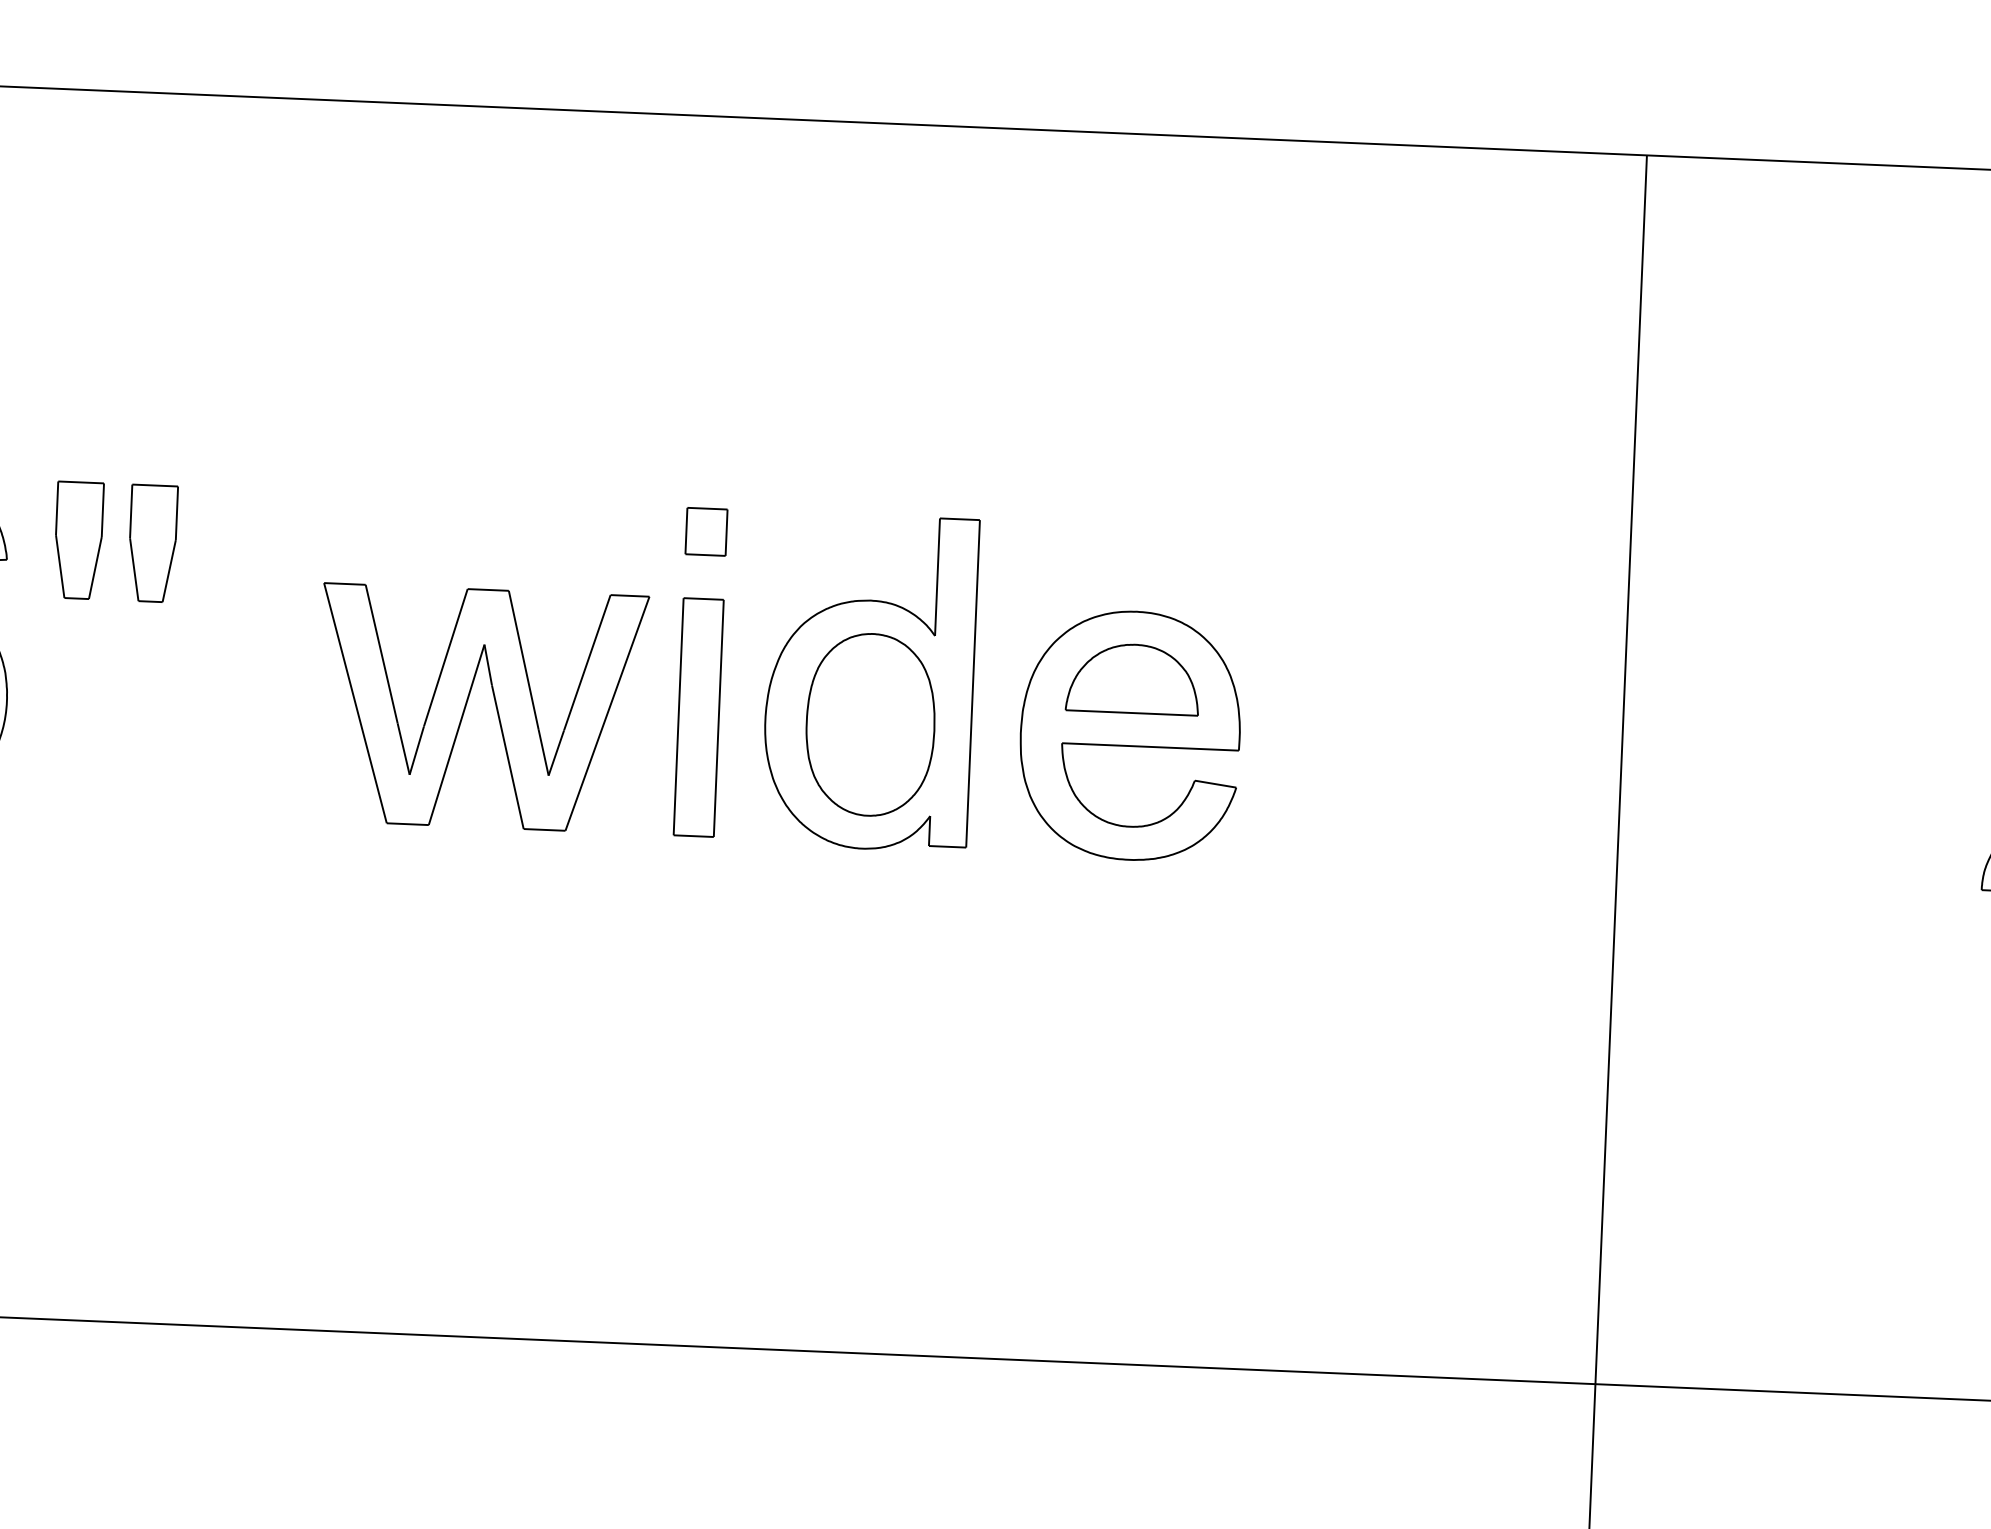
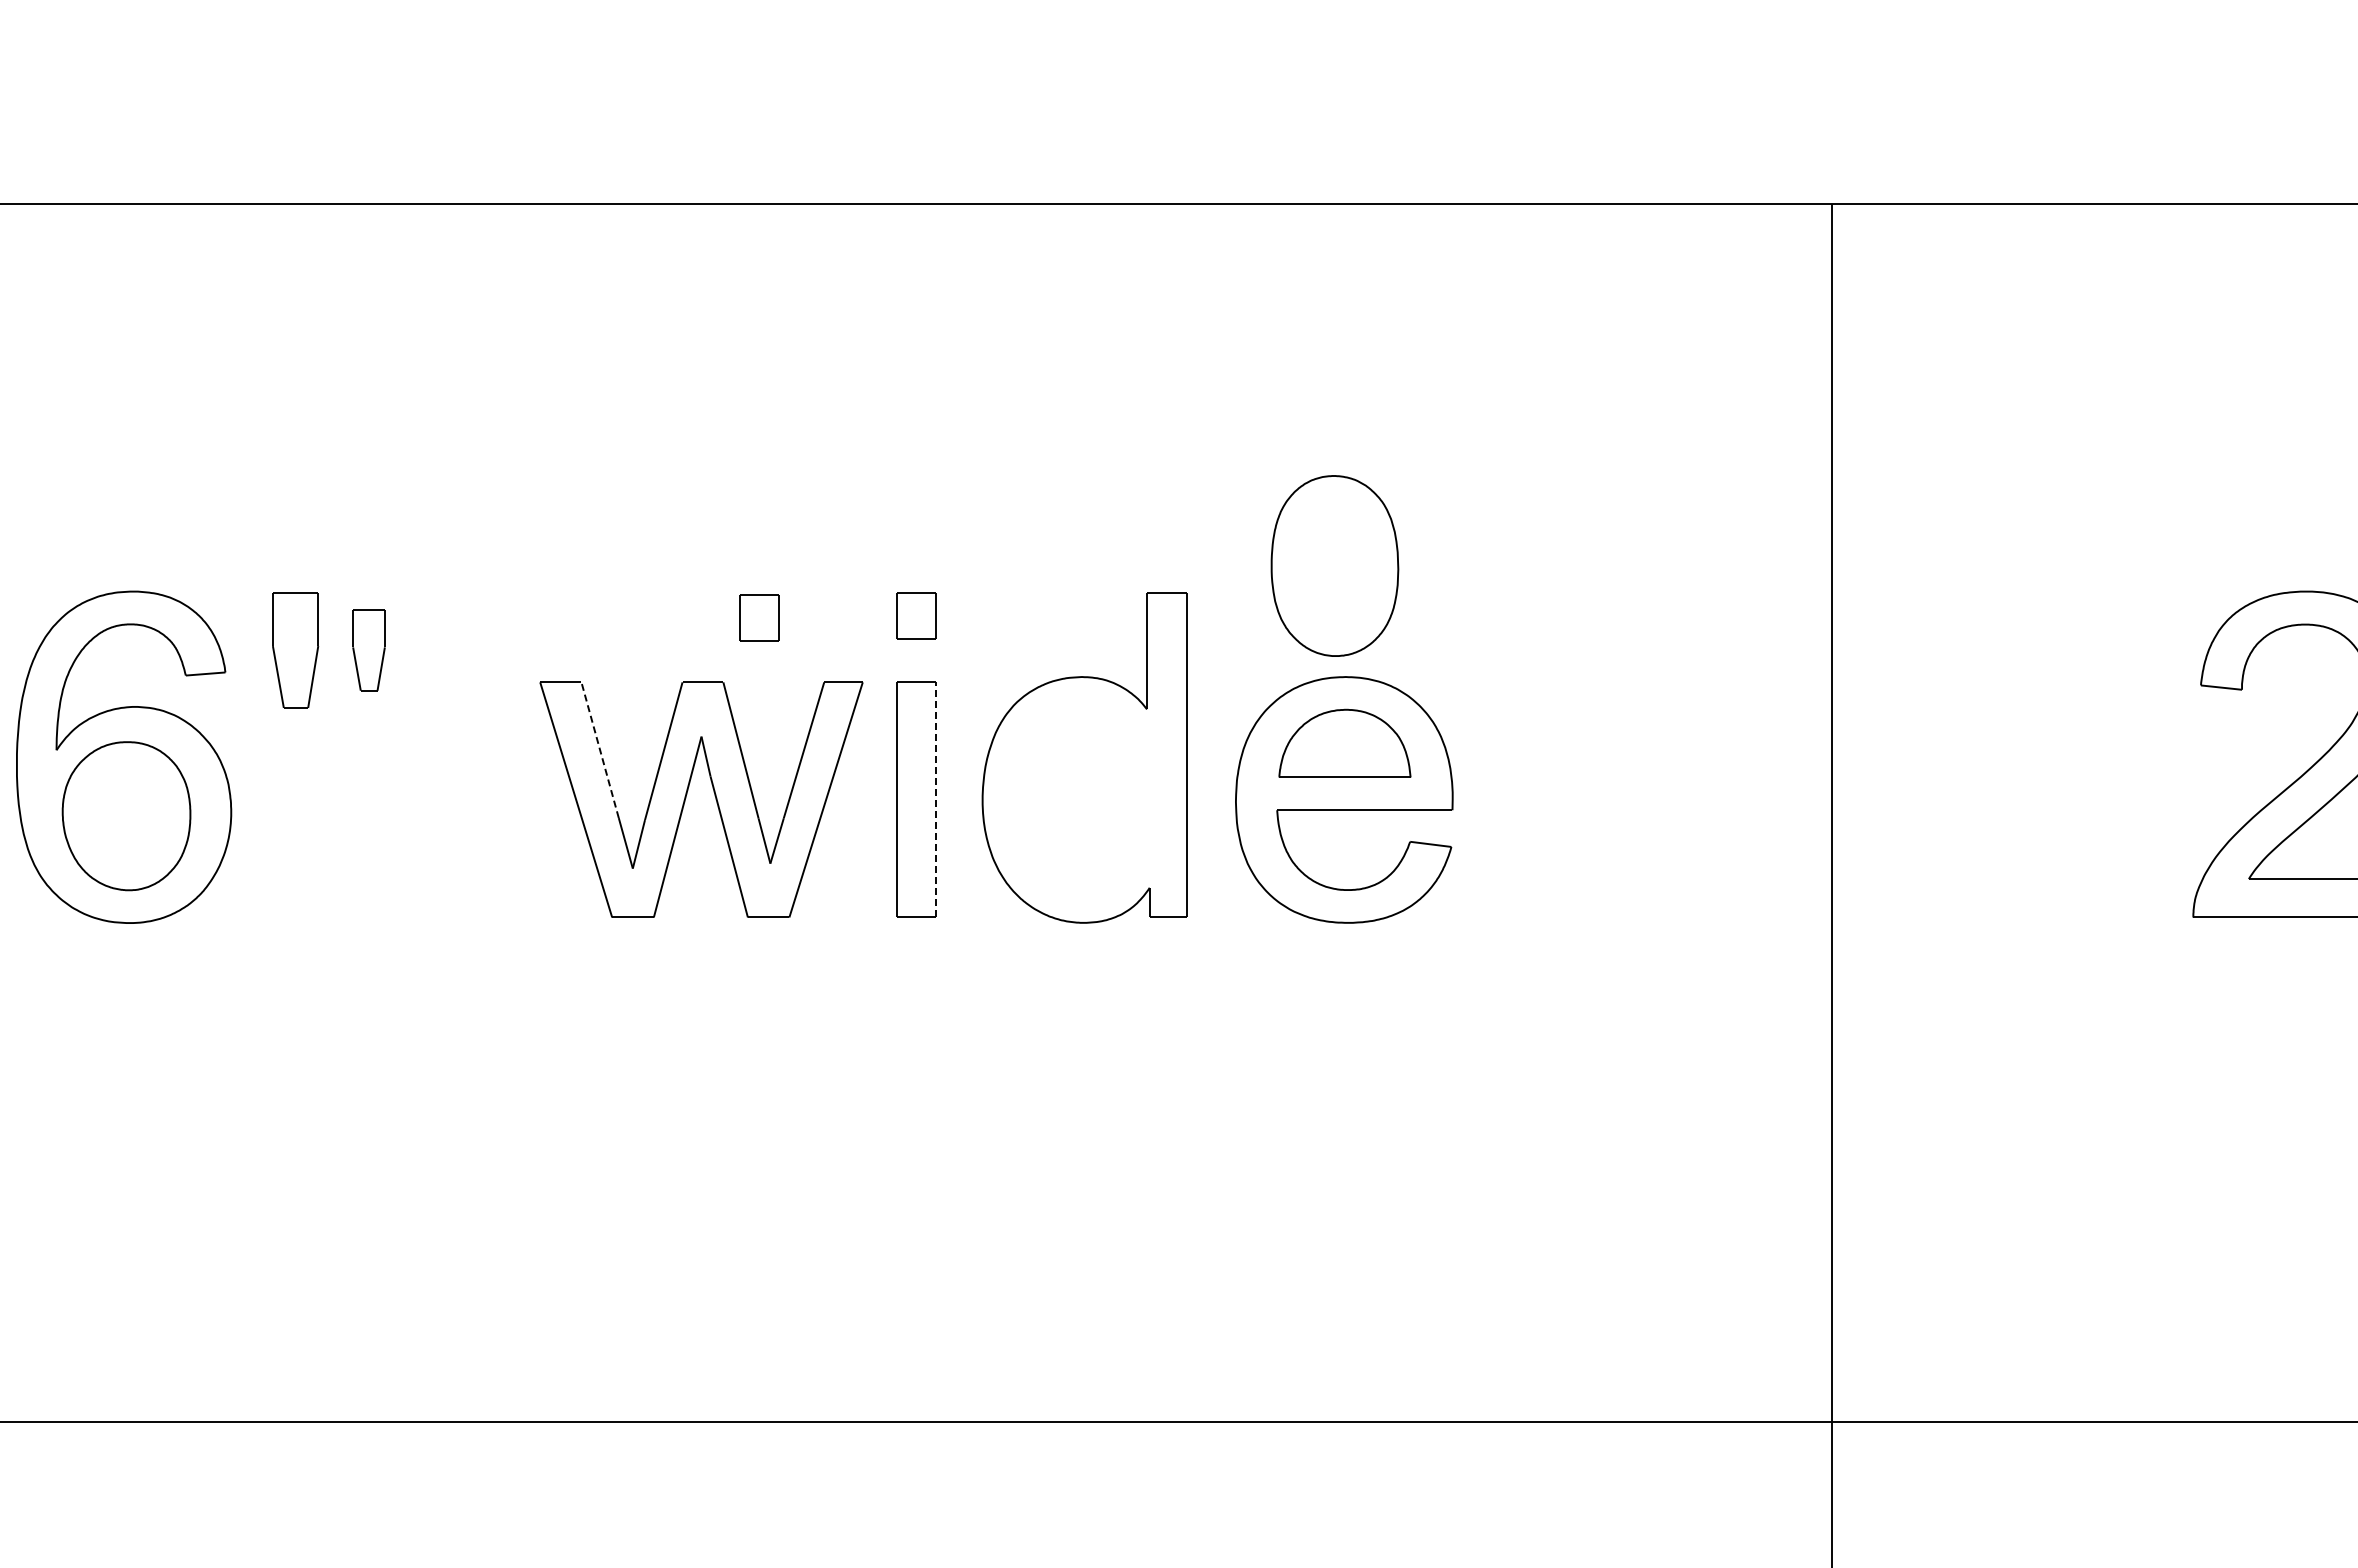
part: (548, 526) -> (759, 617), added
part: (152, 543) -> (368, 650), size x0.7
line: (382, 653) -> (600, 749), solid -> dashed
line: (718, 717) -> (936, 799), solid -> dashed
part: (870, 724) -> (1334, 565), moved

